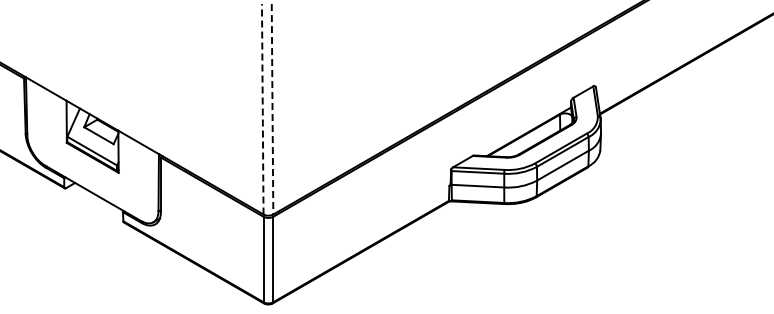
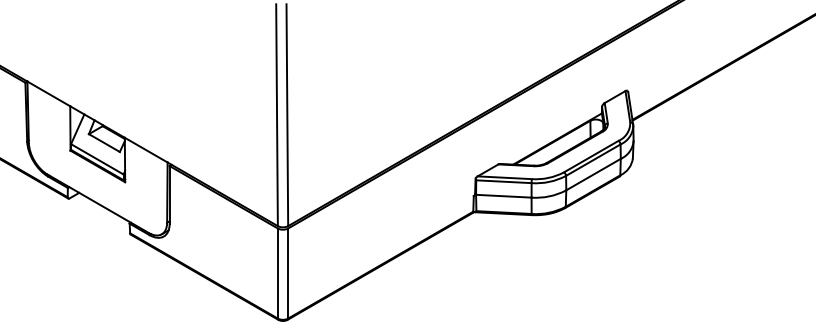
line: (262, 108) -> (276, 114), dashed -> solid
line: (272, 109) -> (287, 115), dashed -> solid

